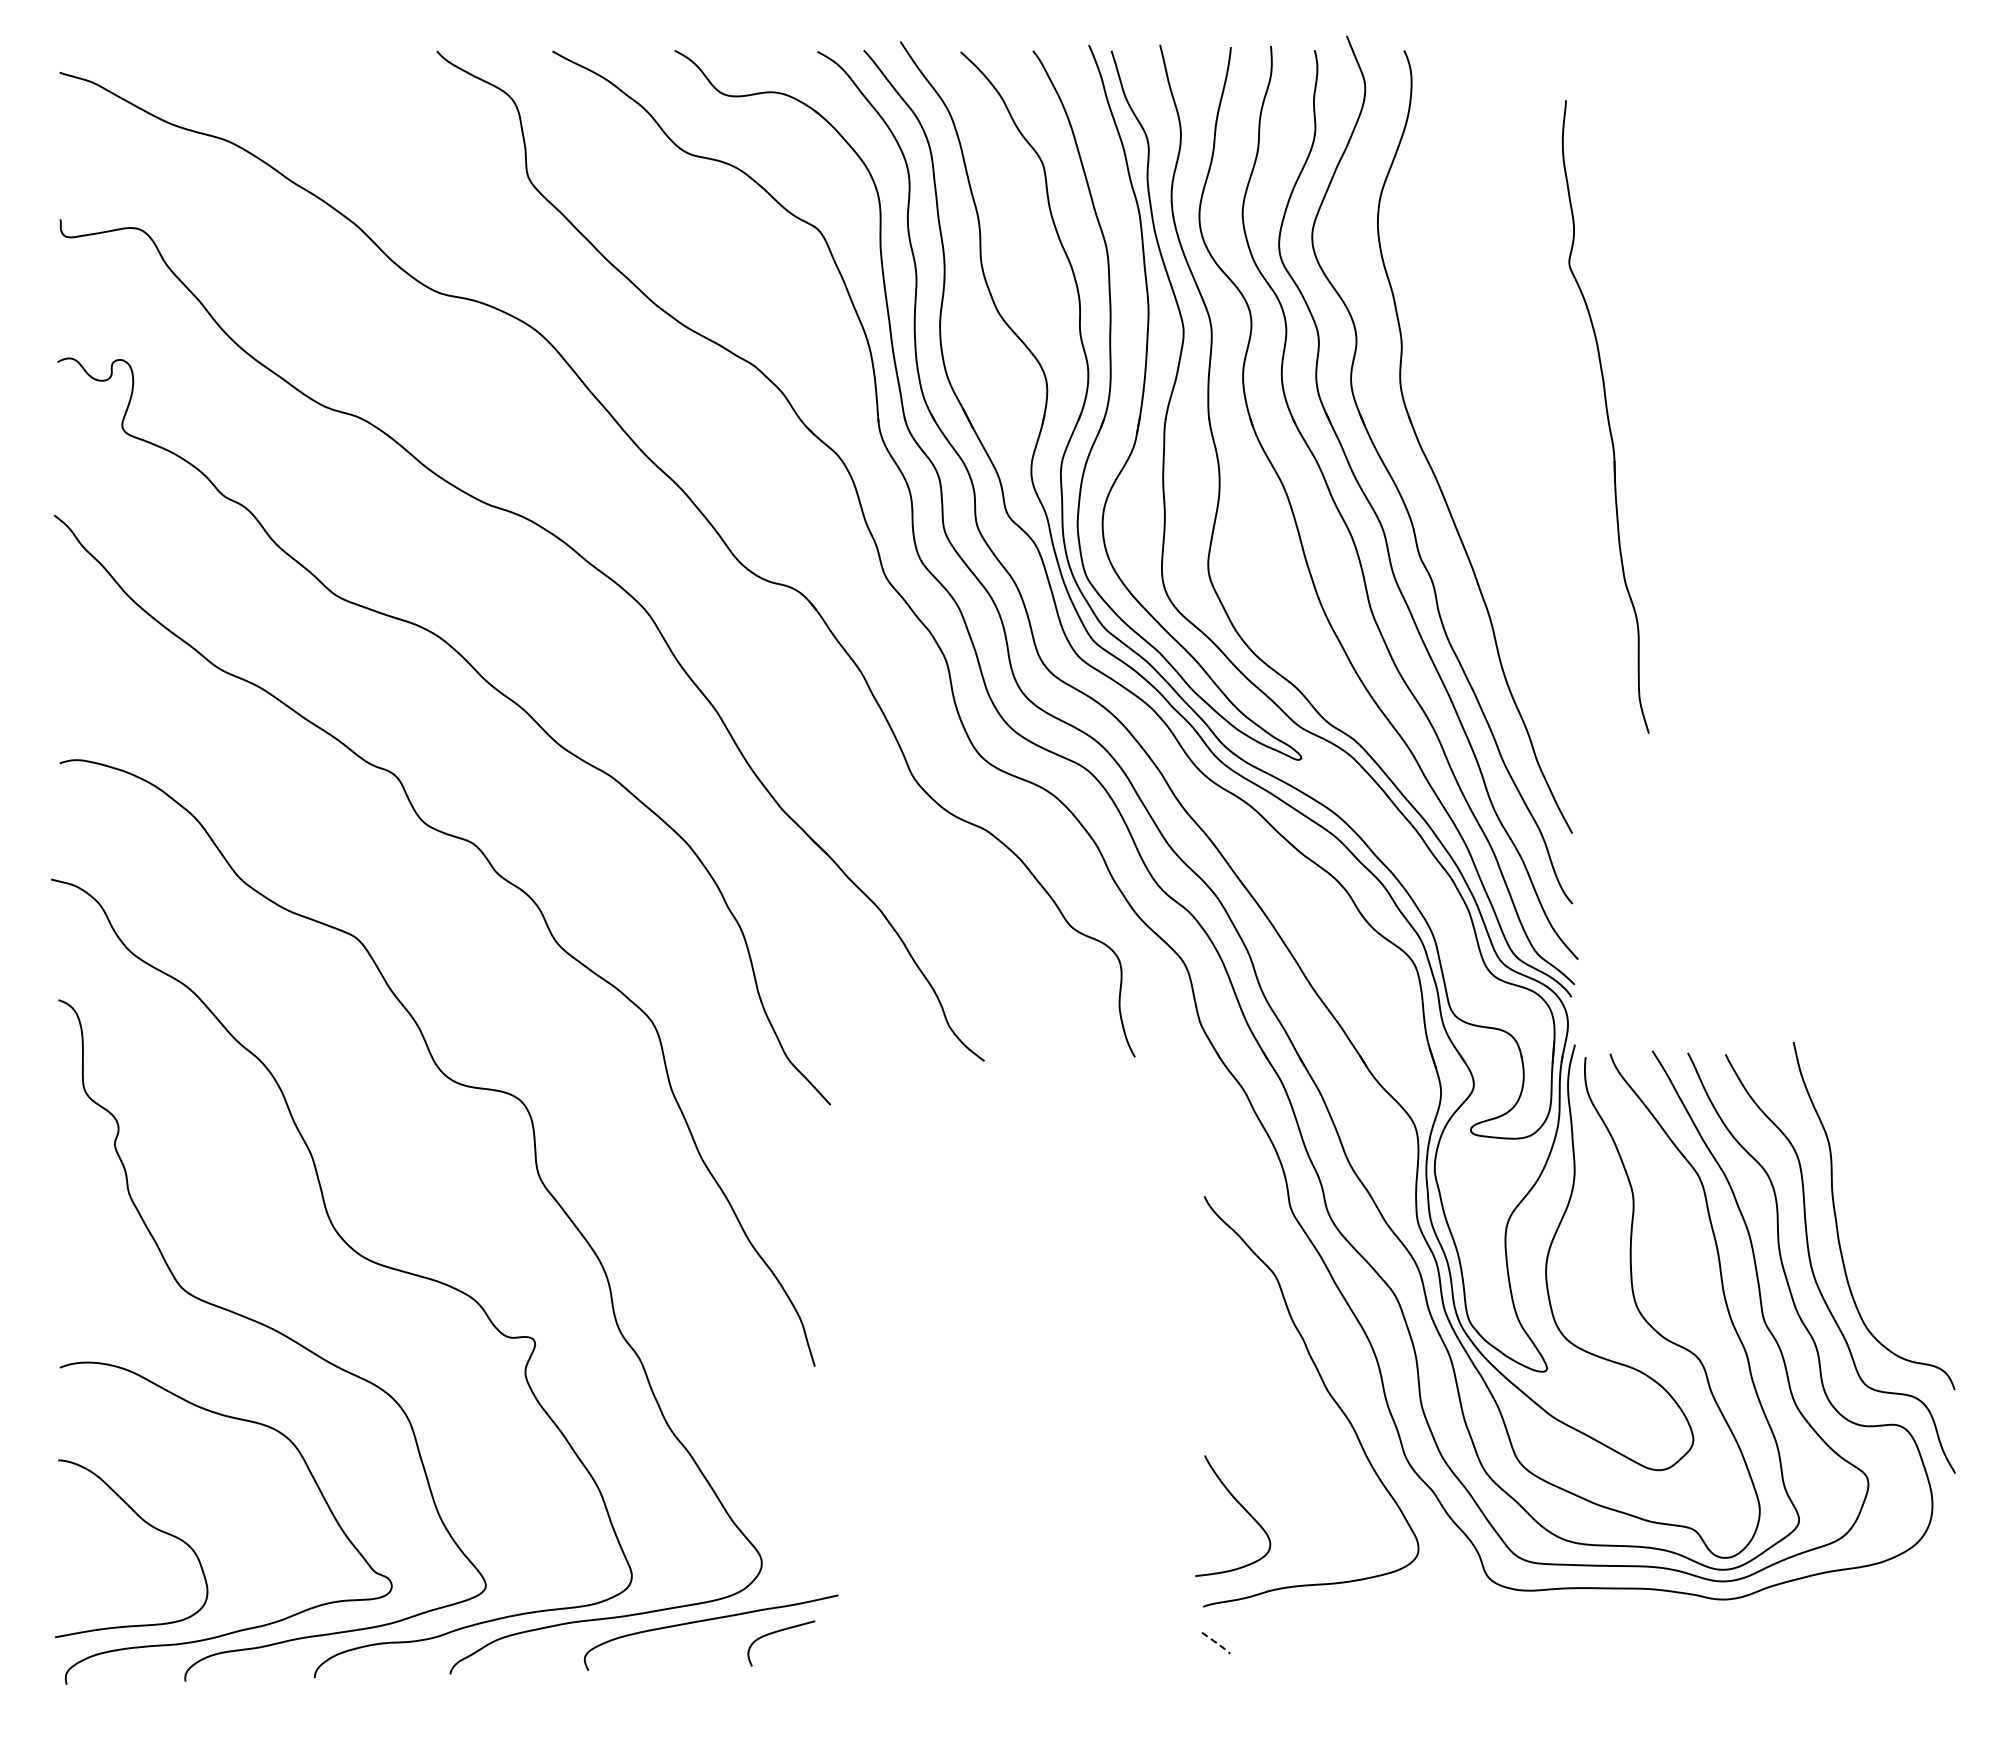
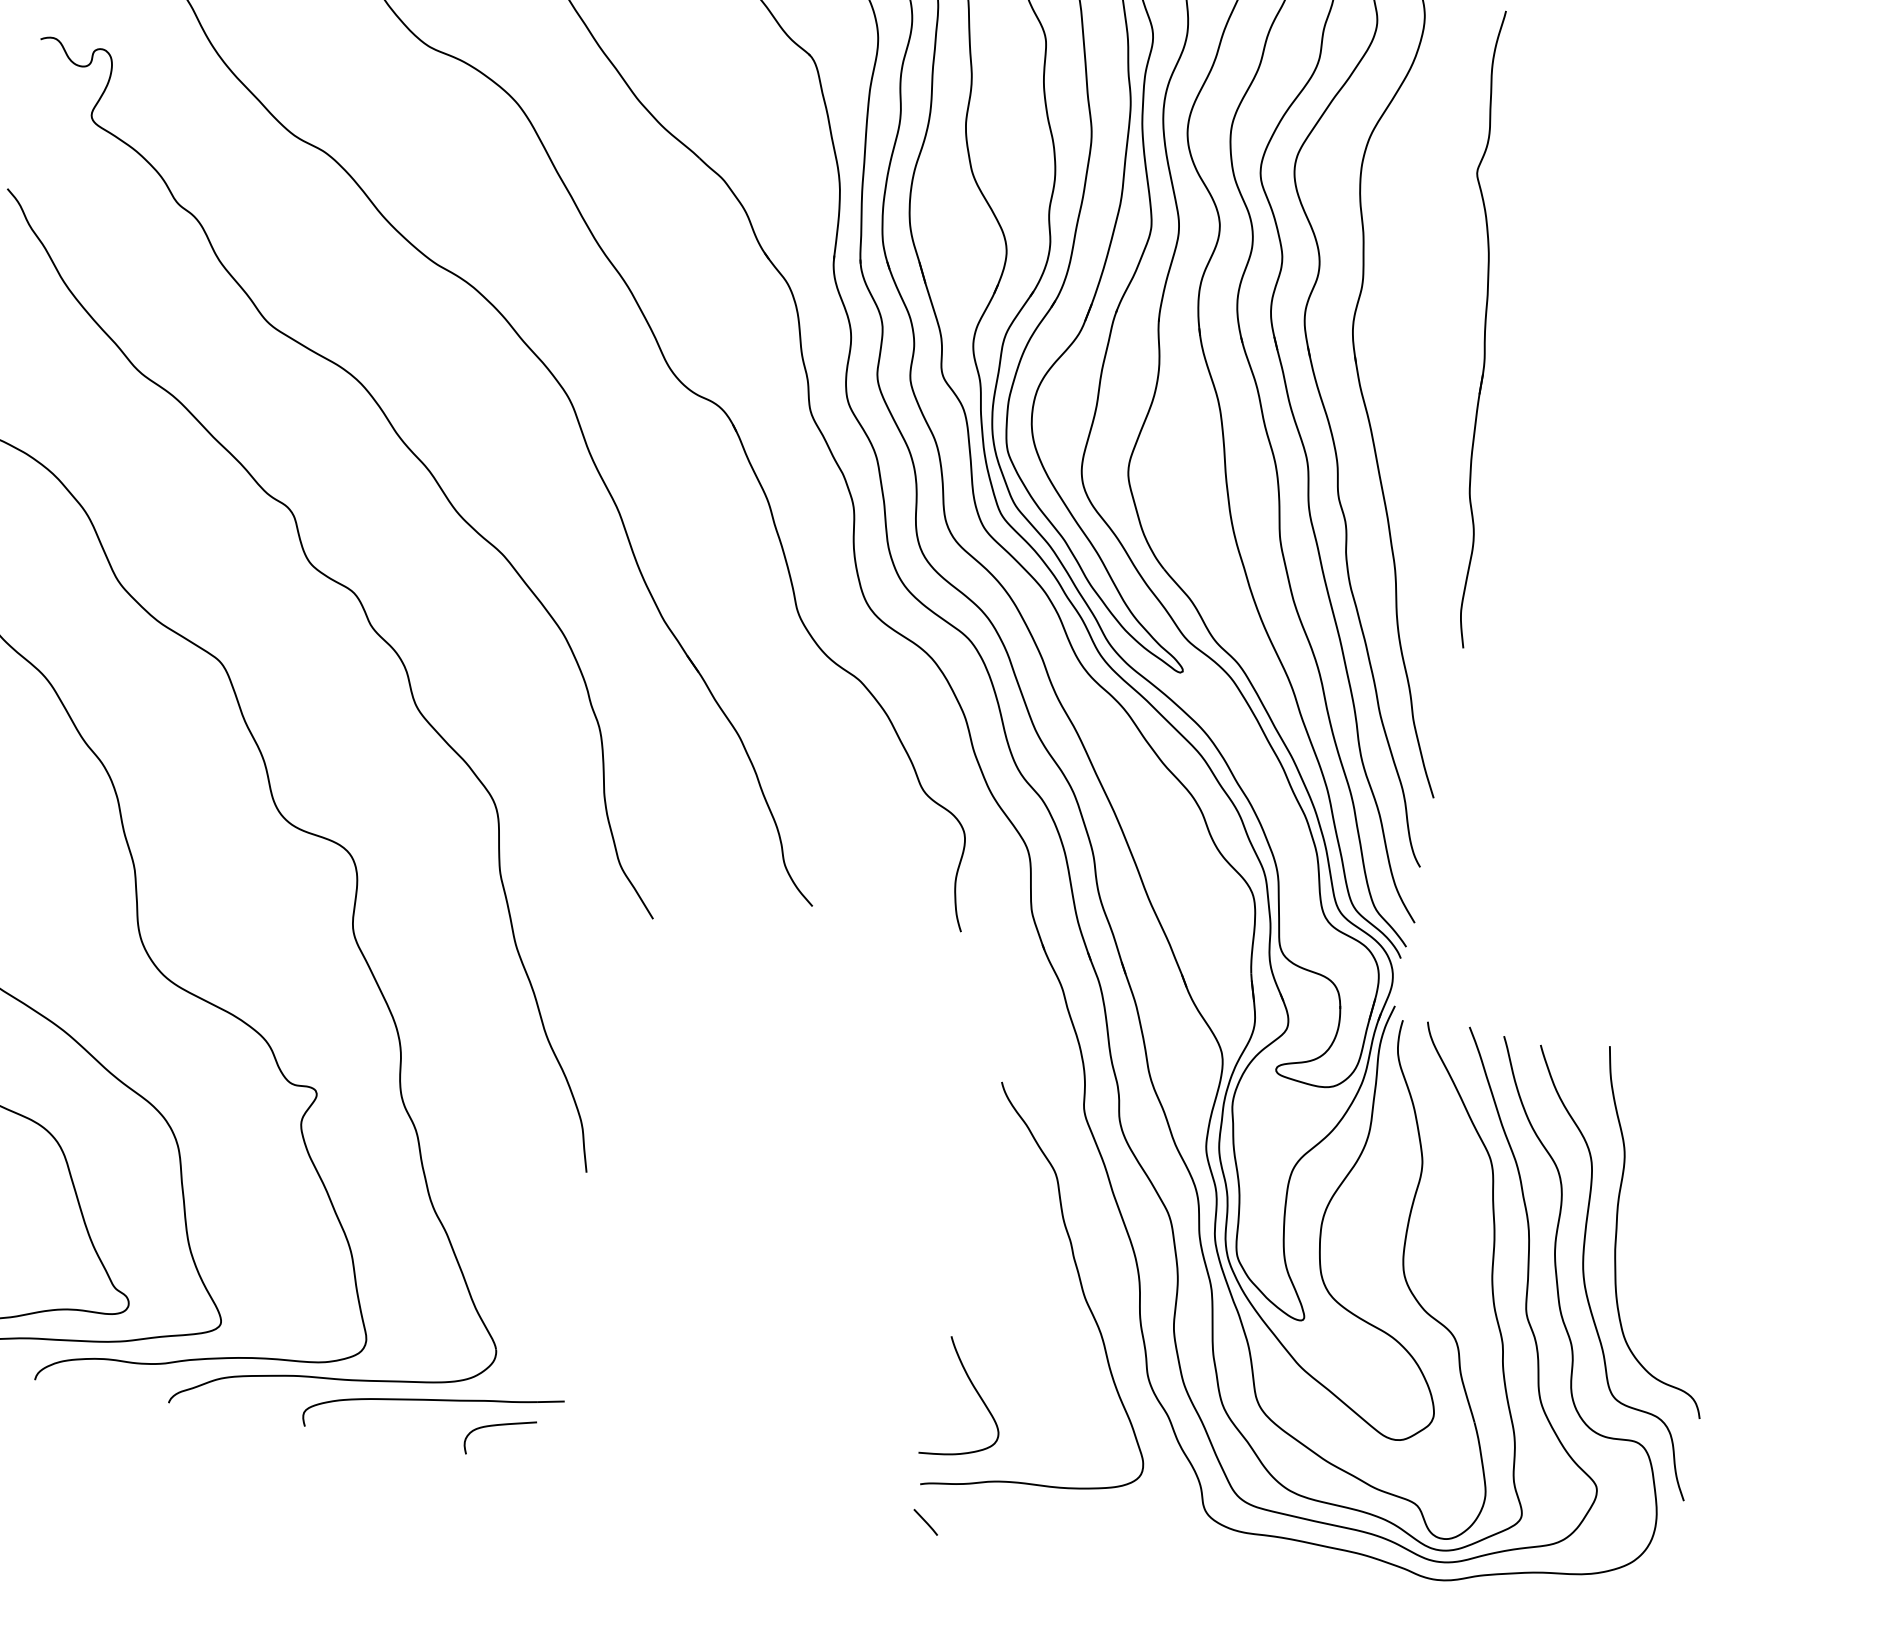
part: (1605, 416) -> (1482, 328), moved
line: (1217, 1643) -> (927, 1523), dashed -> solid

